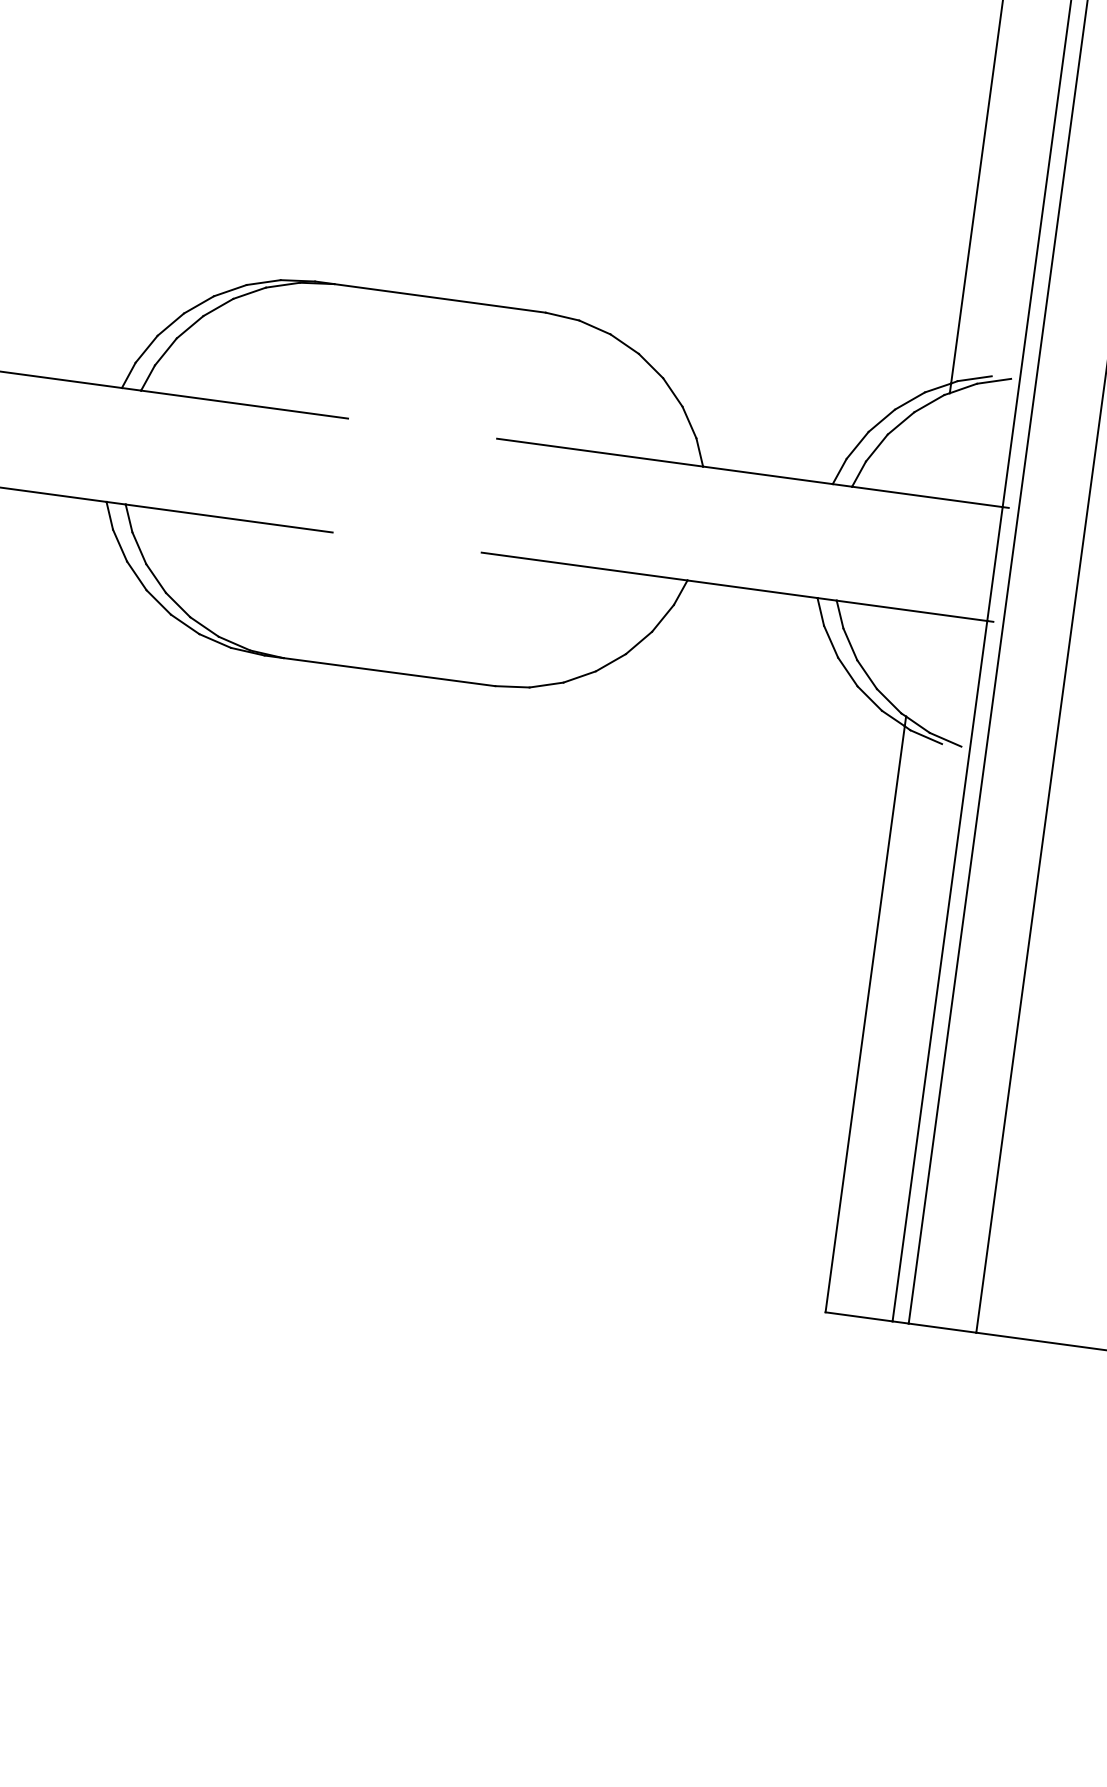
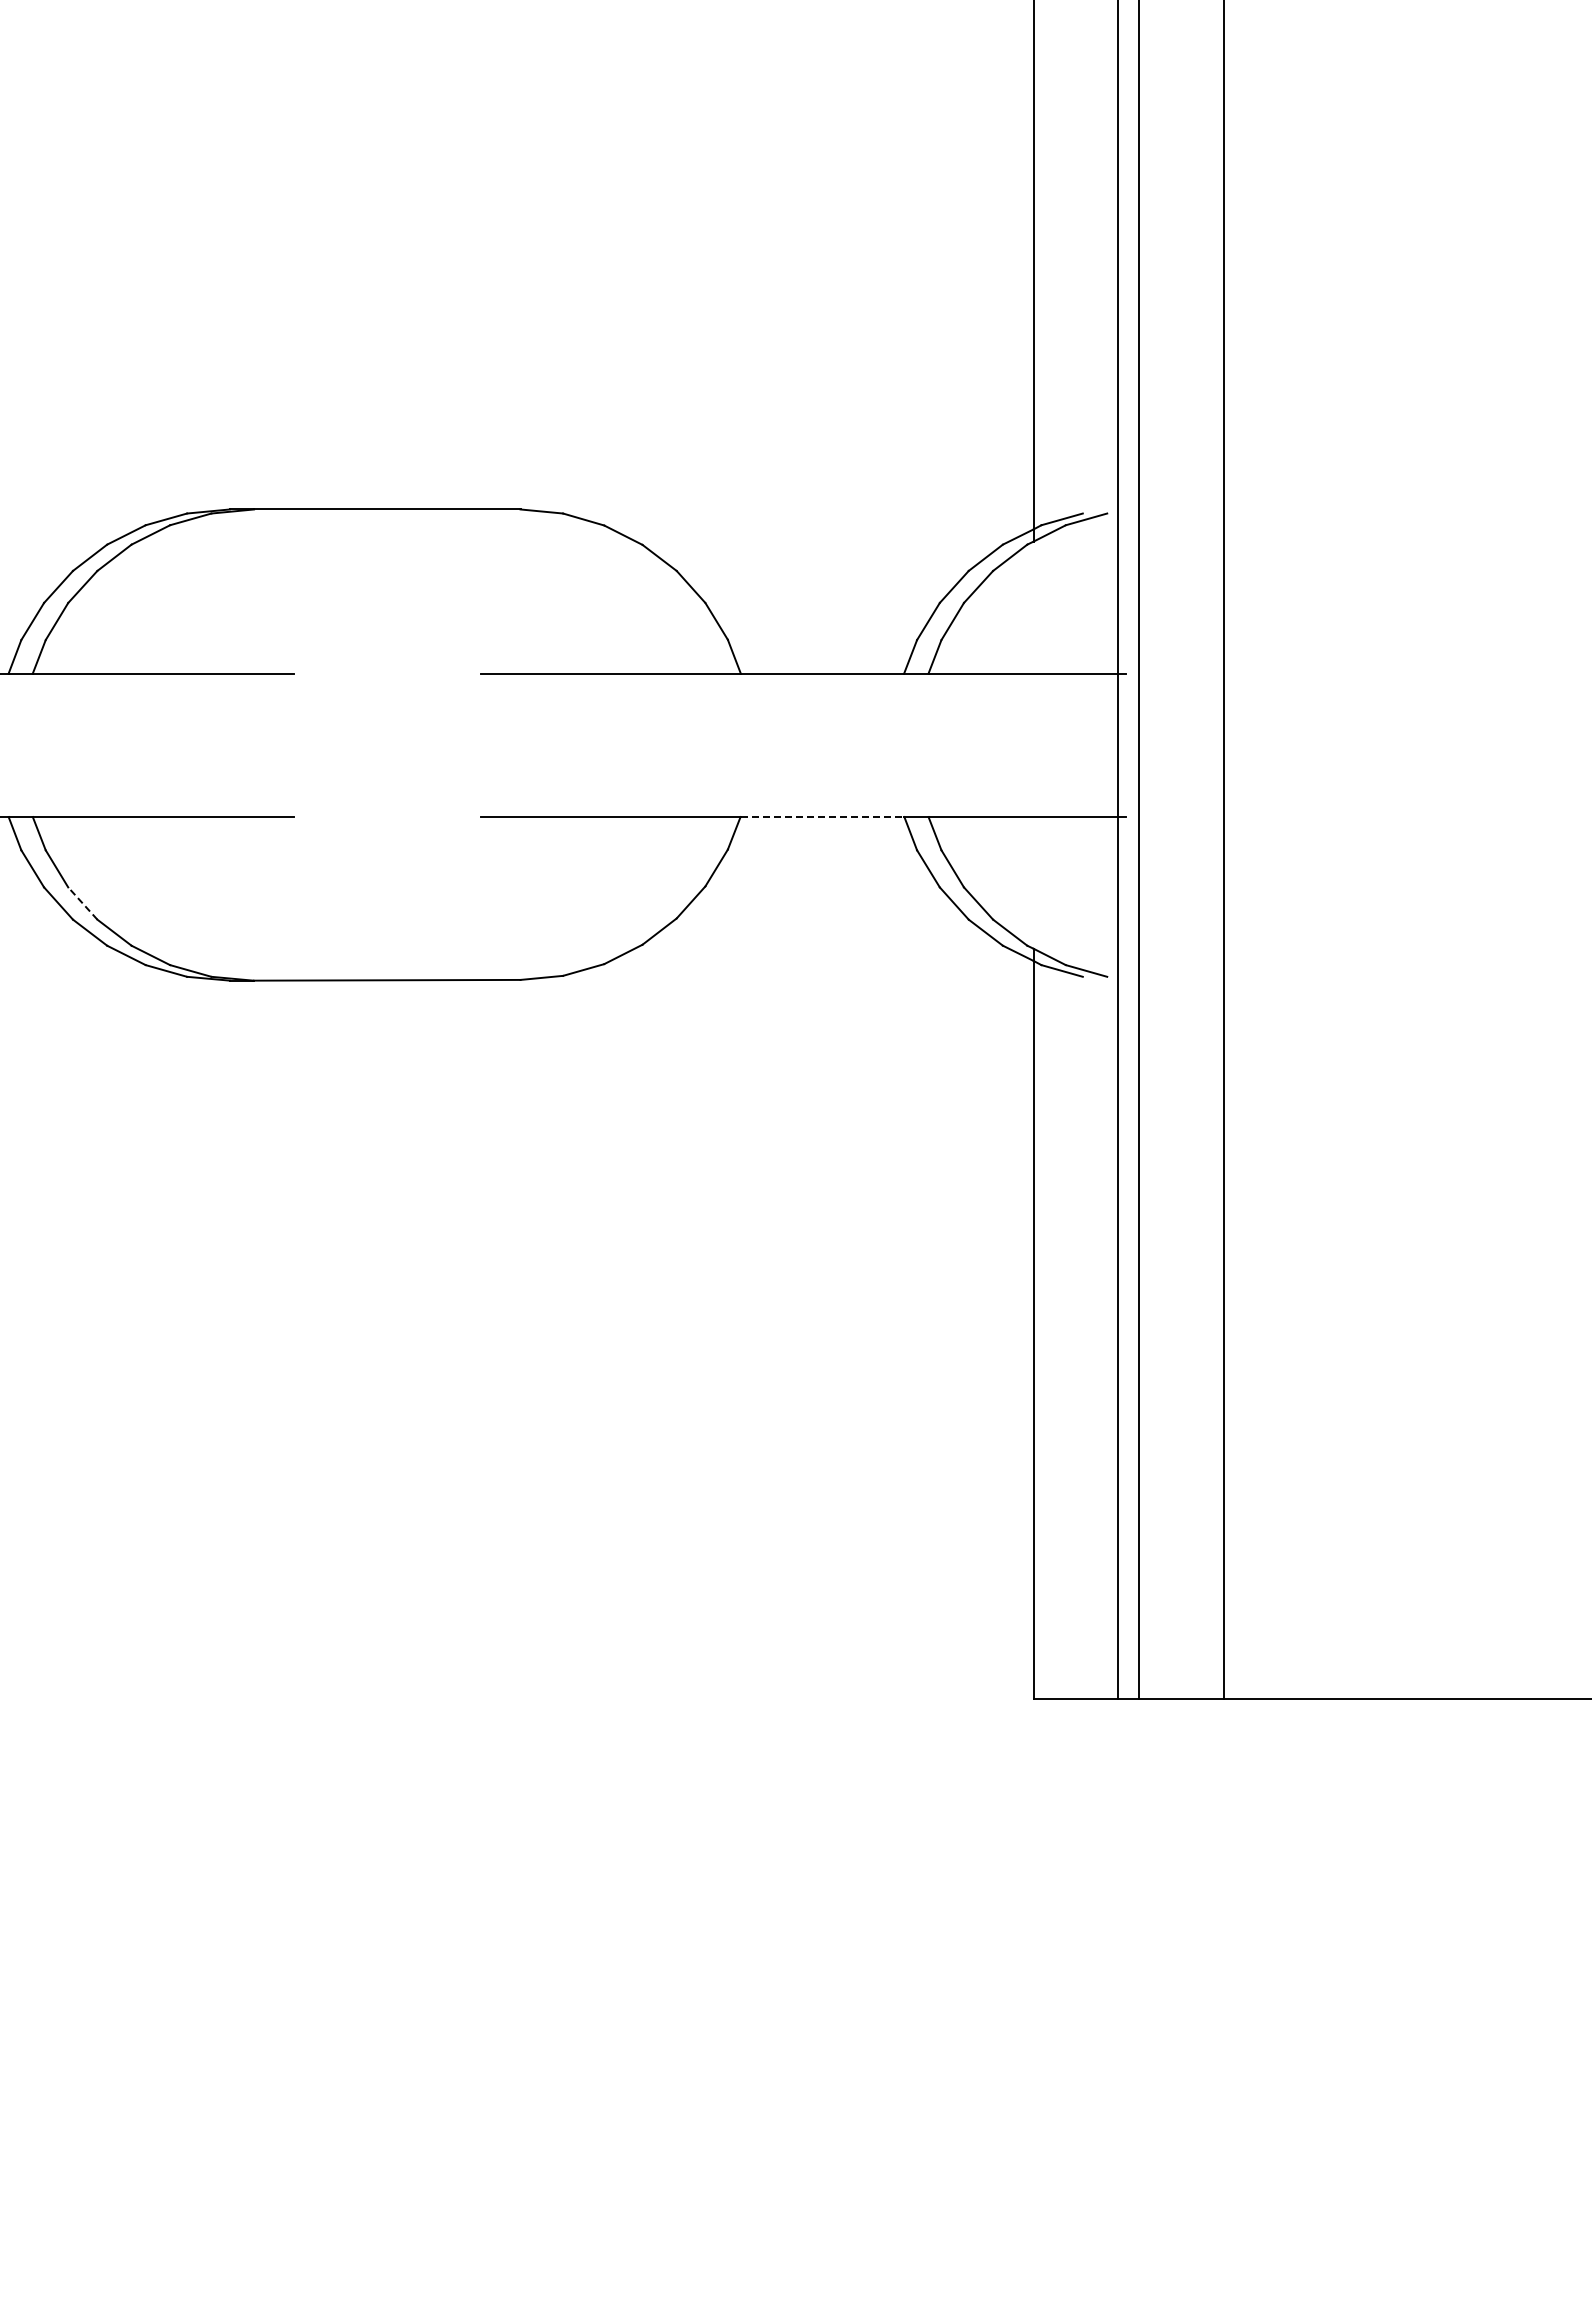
line: (155, 578) -> (82, 903), solid -> dashed
line: (752, 589) -> (822, 817), solid -> dashed

